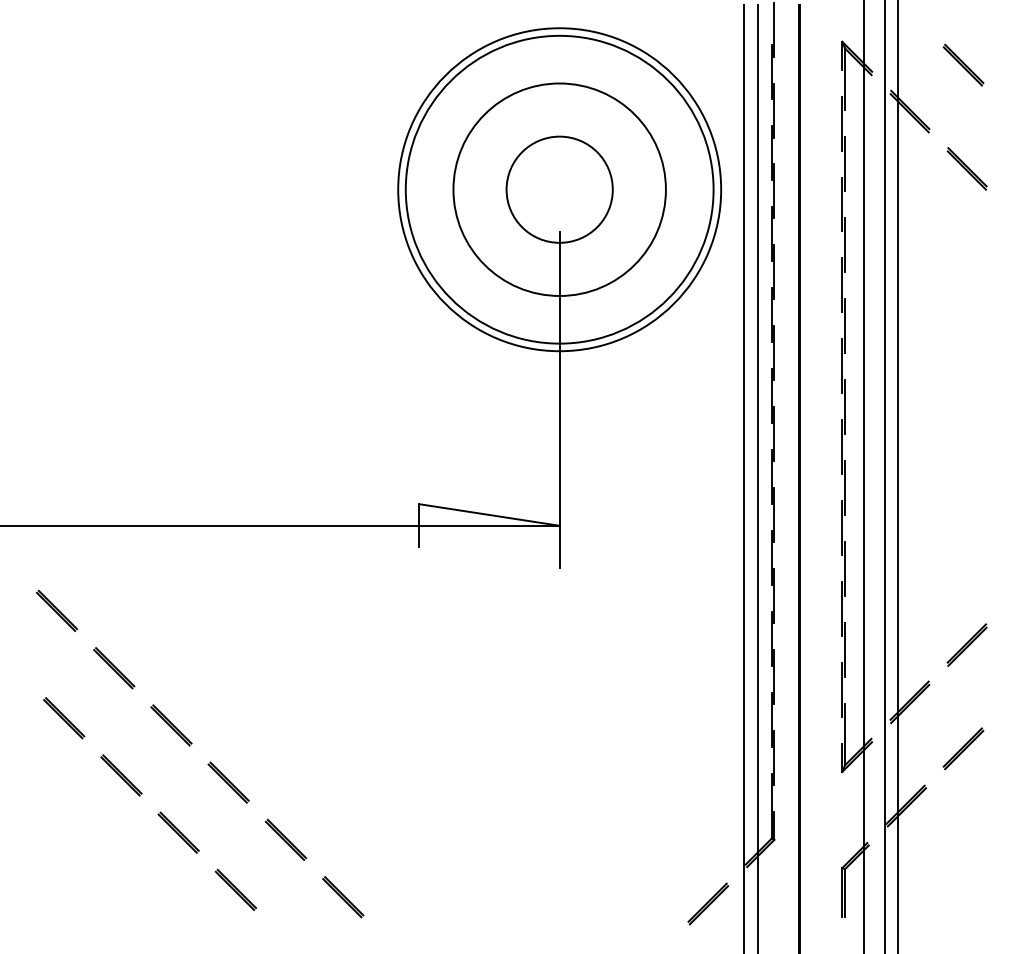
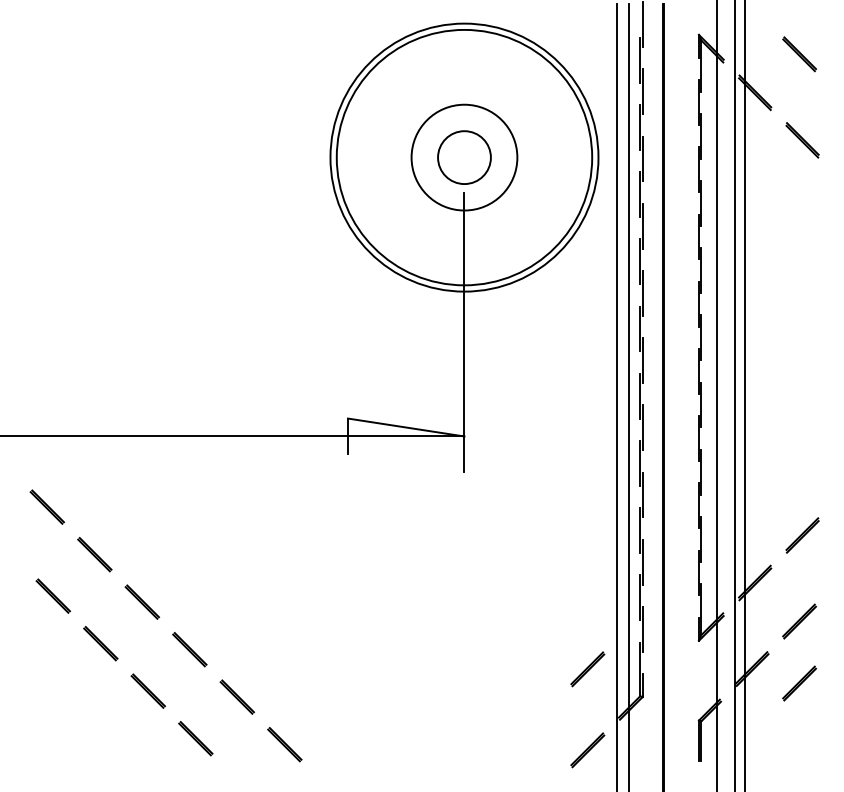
circle: (559, 189) -> (464, 157), size x0.6
circle: (559, 189) -> (464, 157), size x0.6
line: (707, 806) -> (587, 669), added
line: (963, 823) -> (799, 683), added

